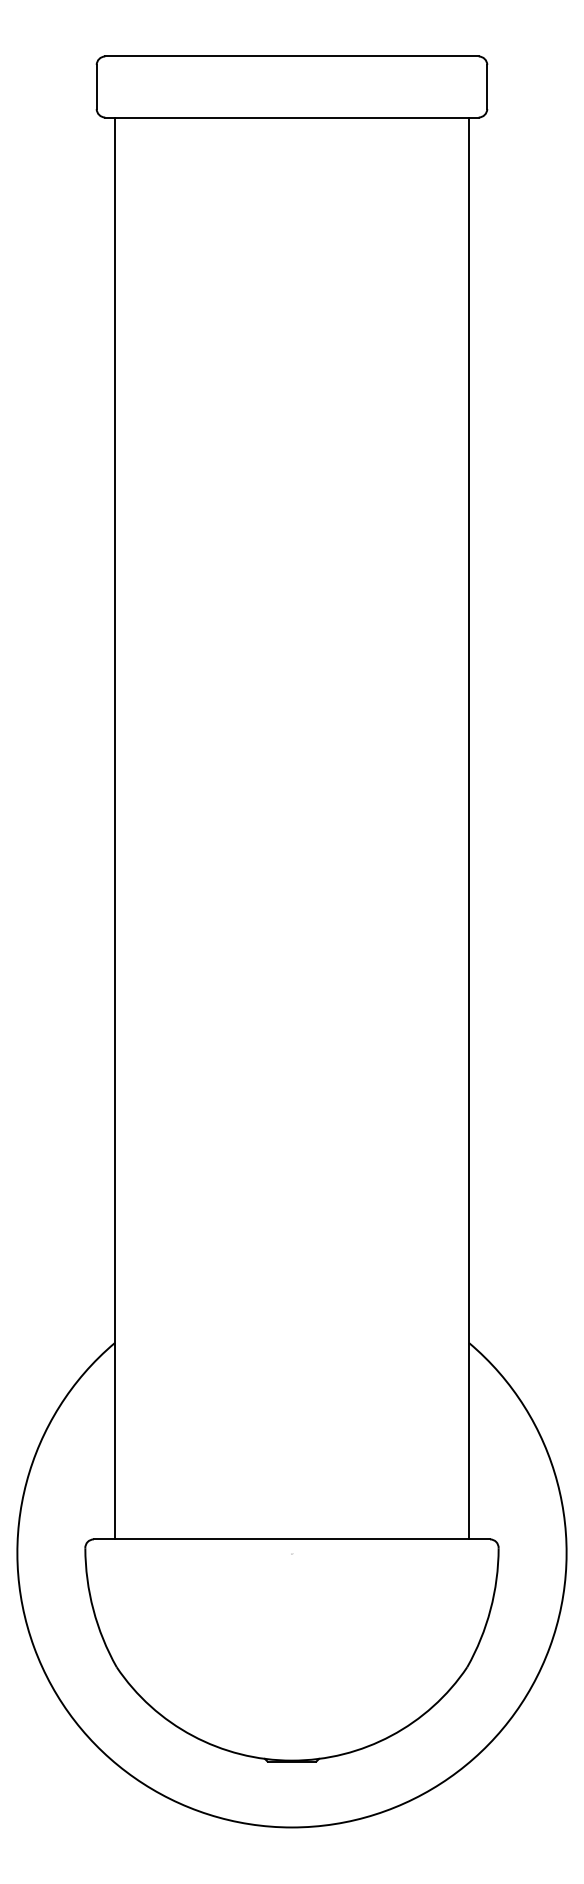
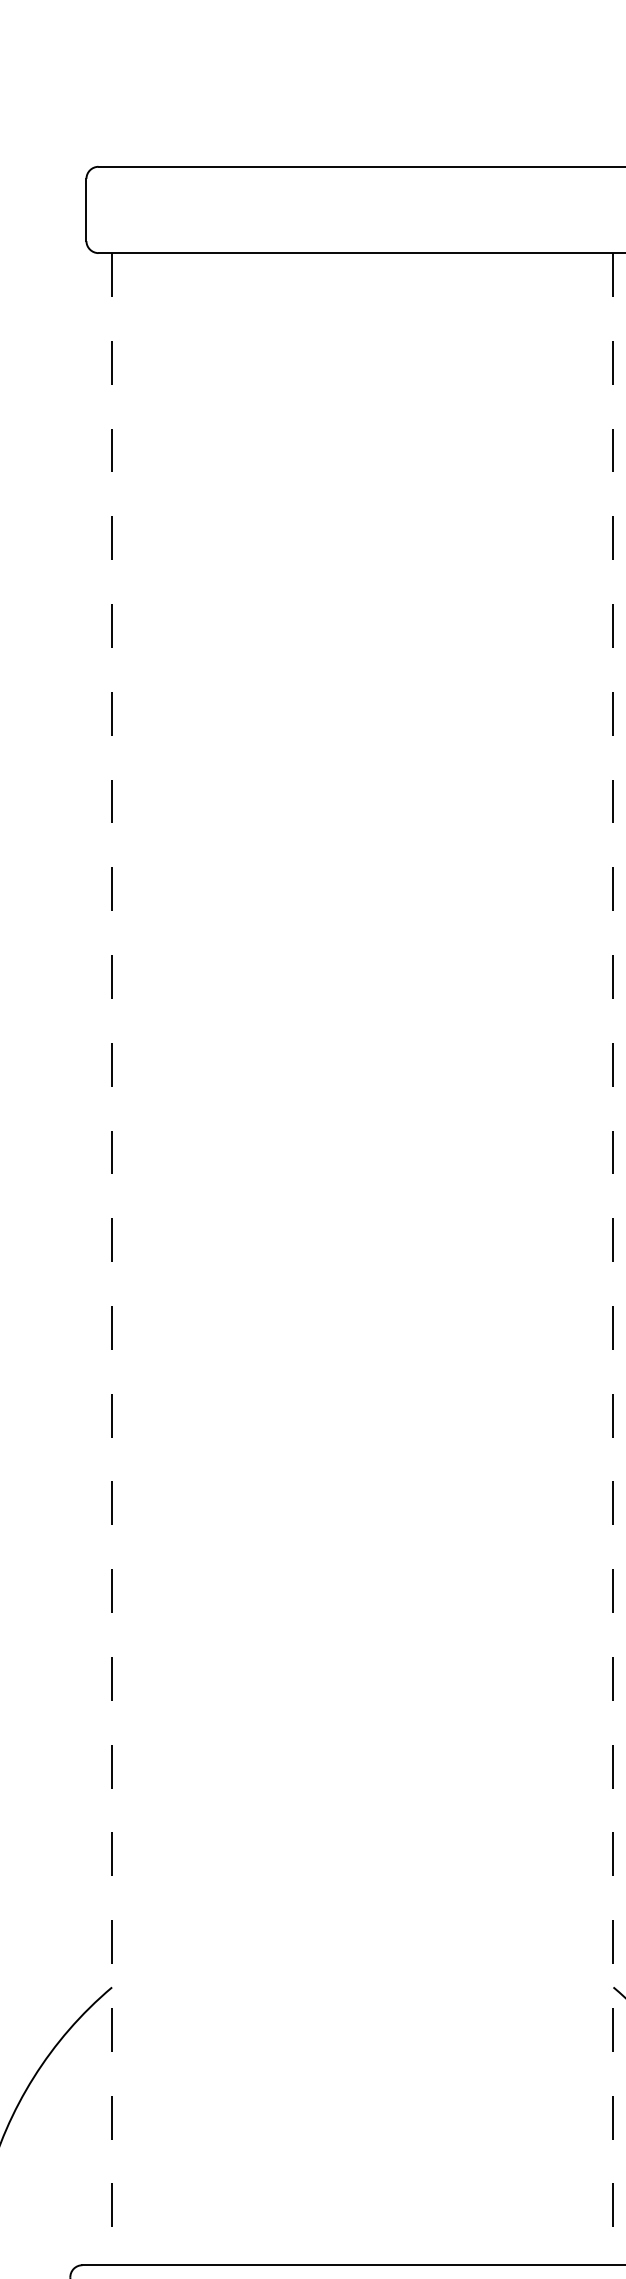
line: (114, 828) -> (111, 1259), solid -> dashed
line: (469, 828) -> (613, 1259), solid -> dashed

